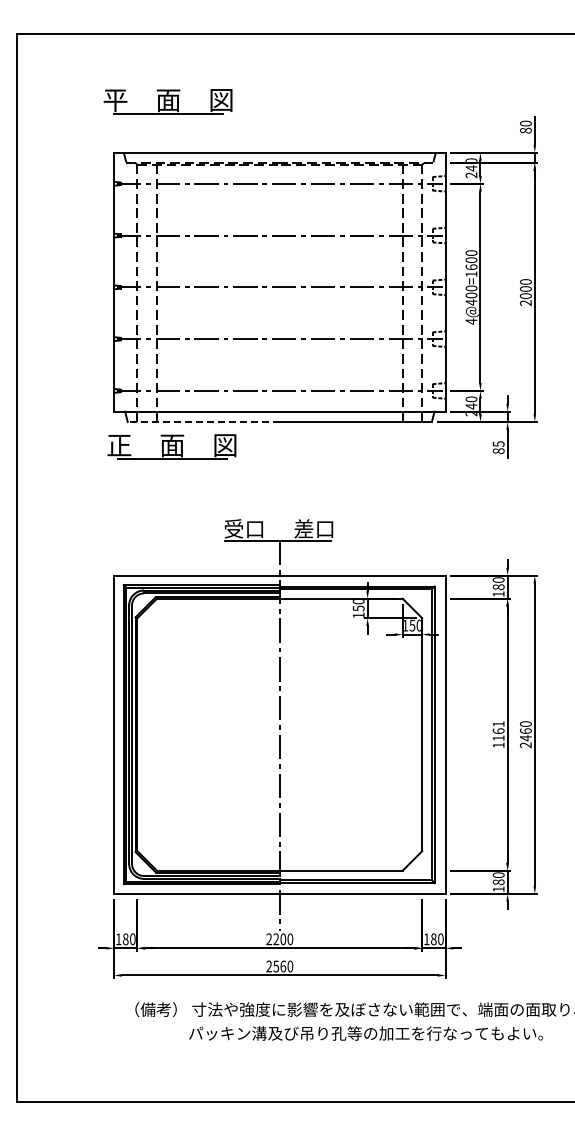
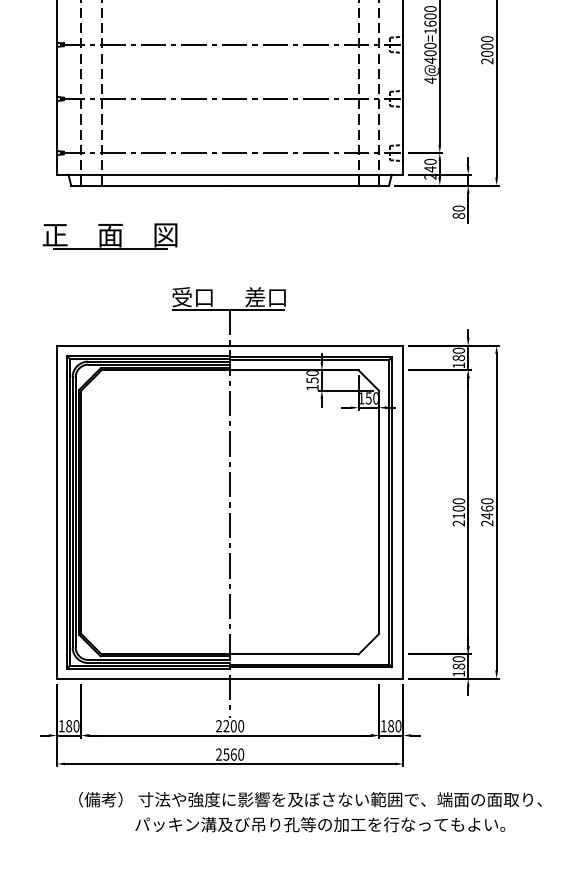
line: (203, 421) -> (150, 185), dashed -> solid
text: (498, 443) -> (458, 208), 85 -> 80
part: (171, 446) -> (109, 236), moved
text: (498, 734) -> (458, 512), 1161 -> 2100

